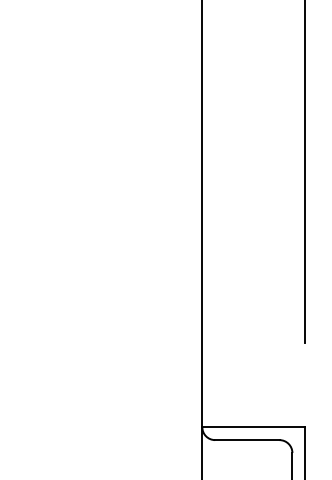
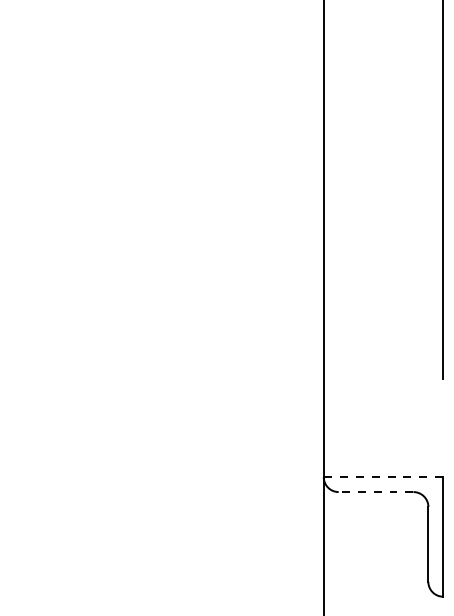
line: (253, 427) -> (383, 477), solid -> dashed
line: (246, 440) -> (375, 492), solid -> dashed

